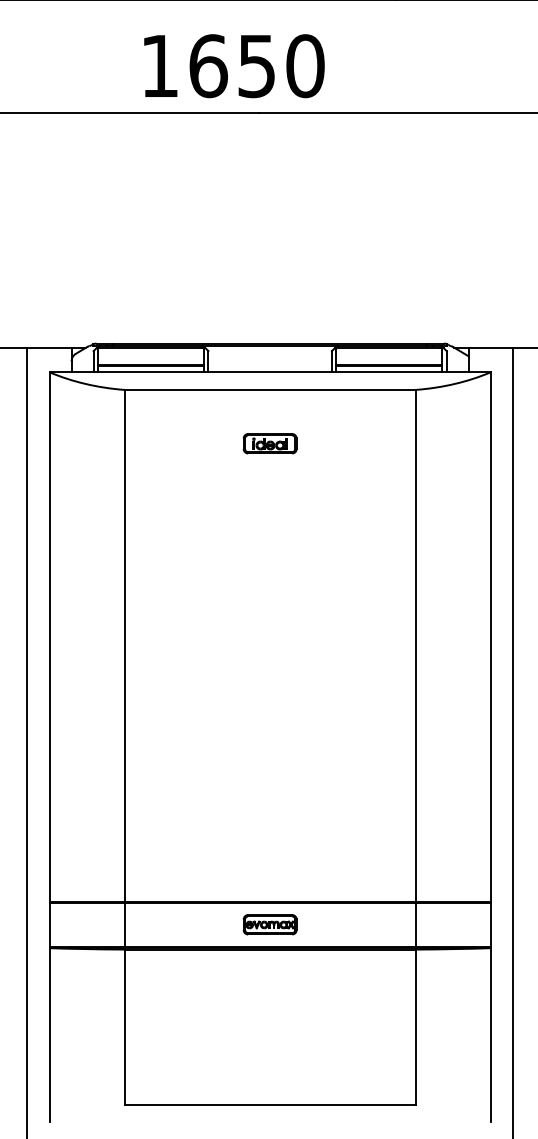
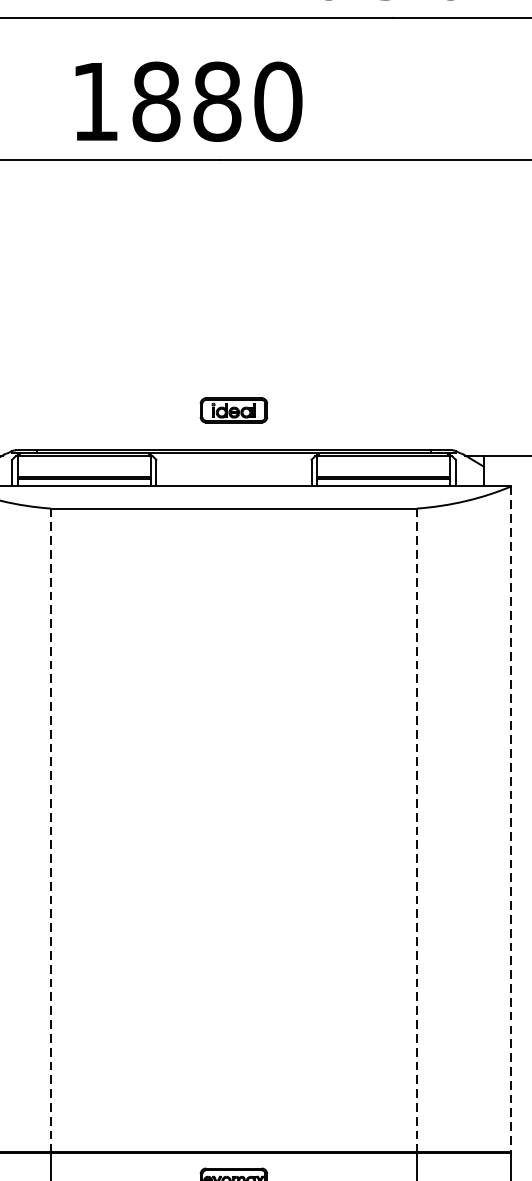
text: (232, 66) -> (186, 102), 1650 -> 1880
part: (269, 443) -> (233, 410), moved
line: (490, 637) -> (510, 819), solid -> dashed
line: (124, 645) -> (50, 829), solid -> dashed
line: (415, 645) -> (416, 829), solid -> dashed

